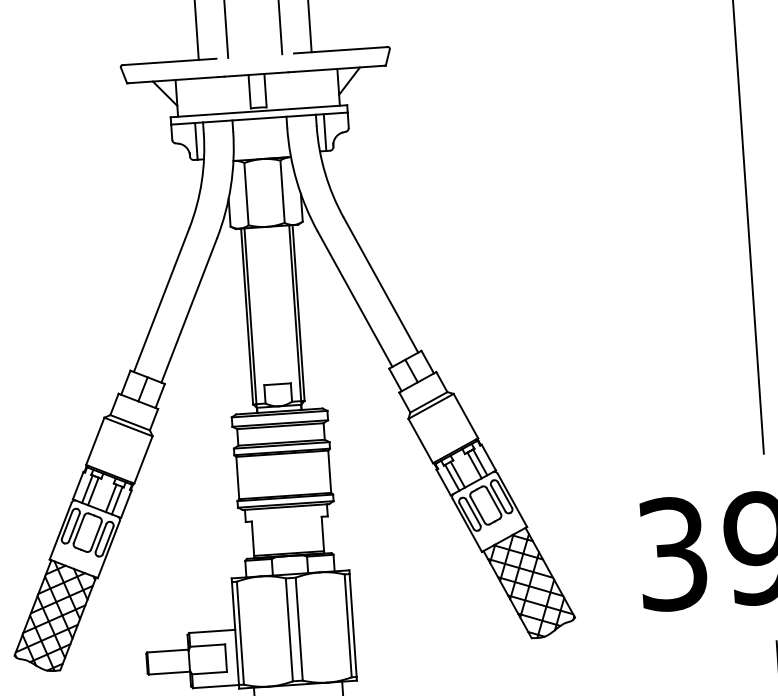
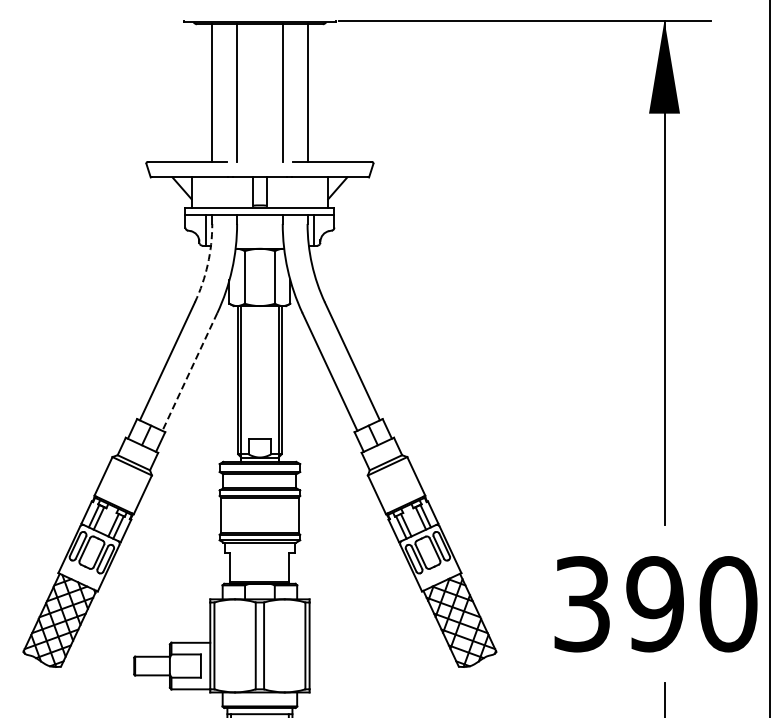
arc: (201, 181) -> (207, 264), solid -> dashed
line: (188, 311) -> (189, 372), solid -> dashed

